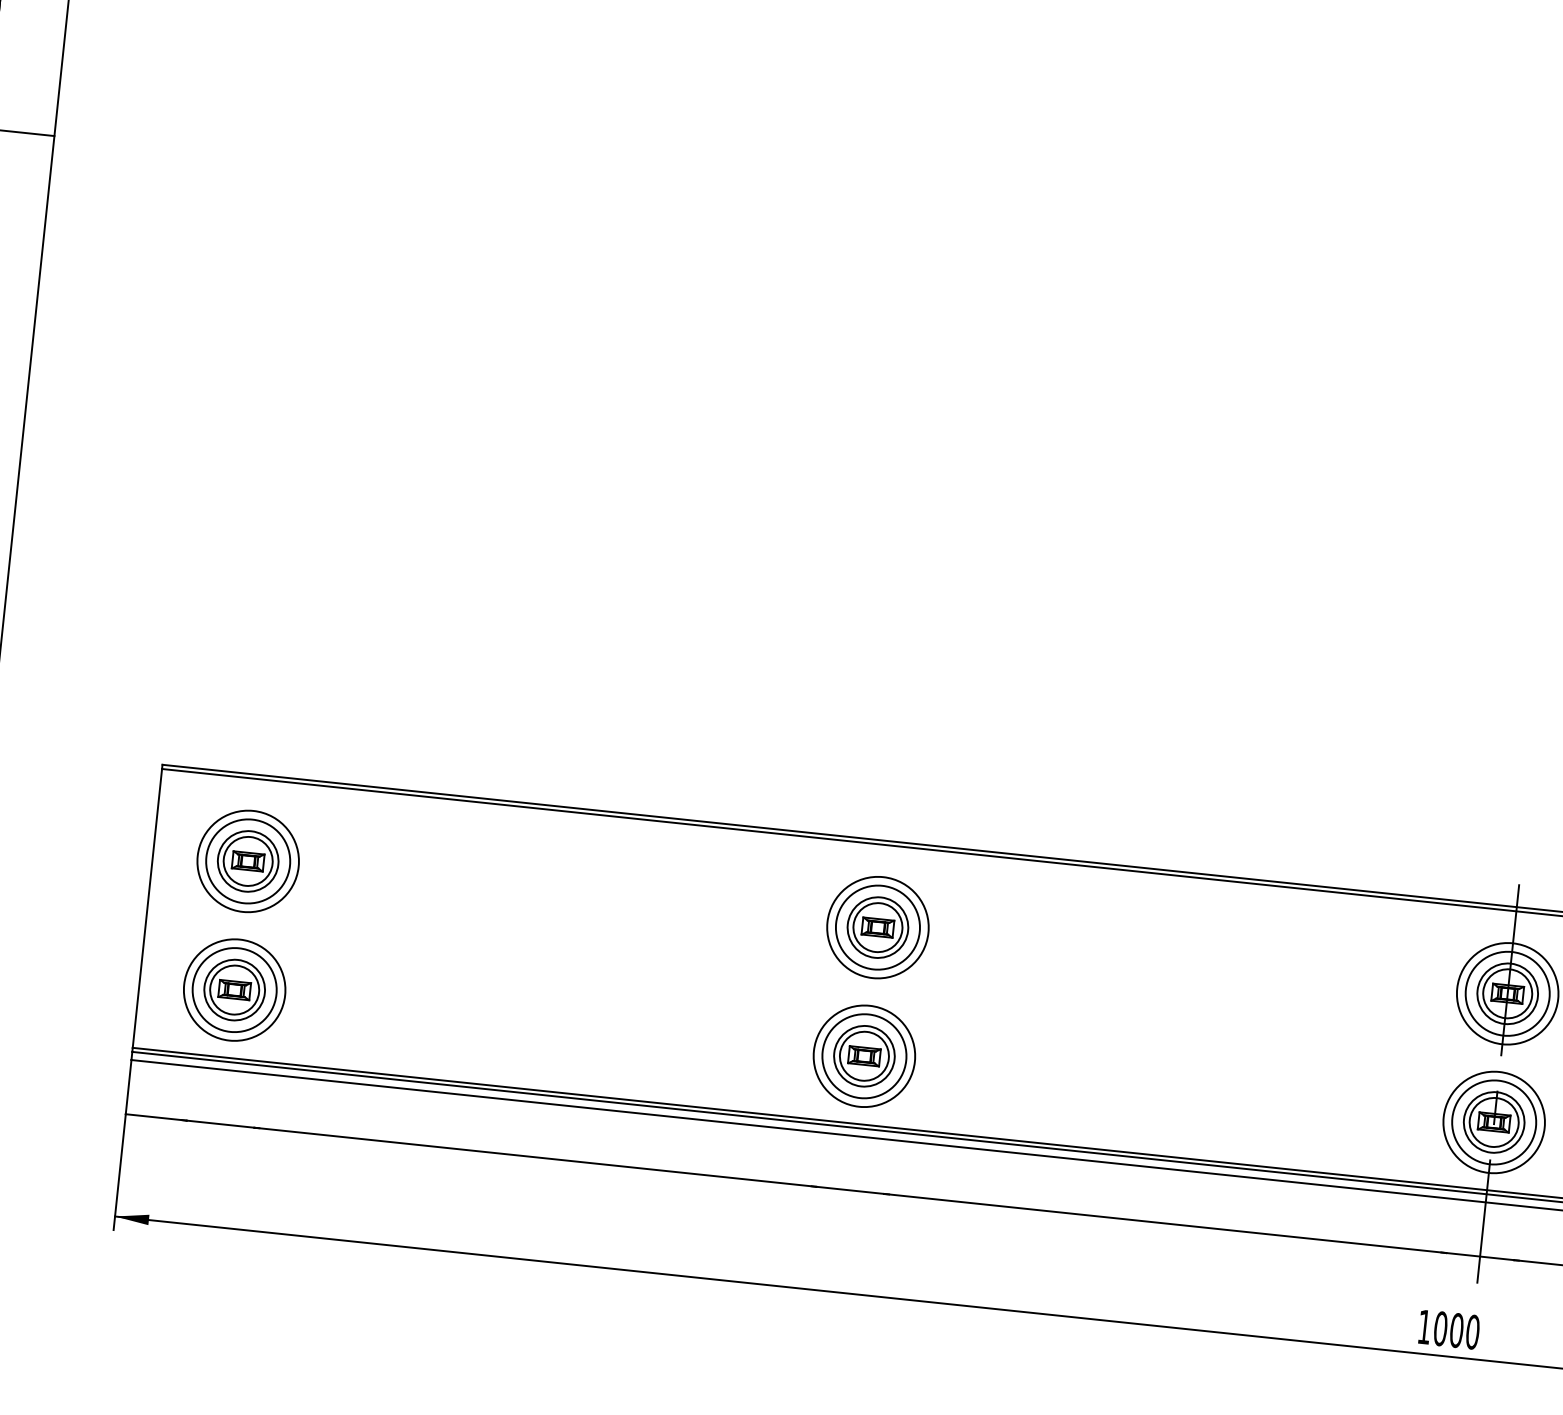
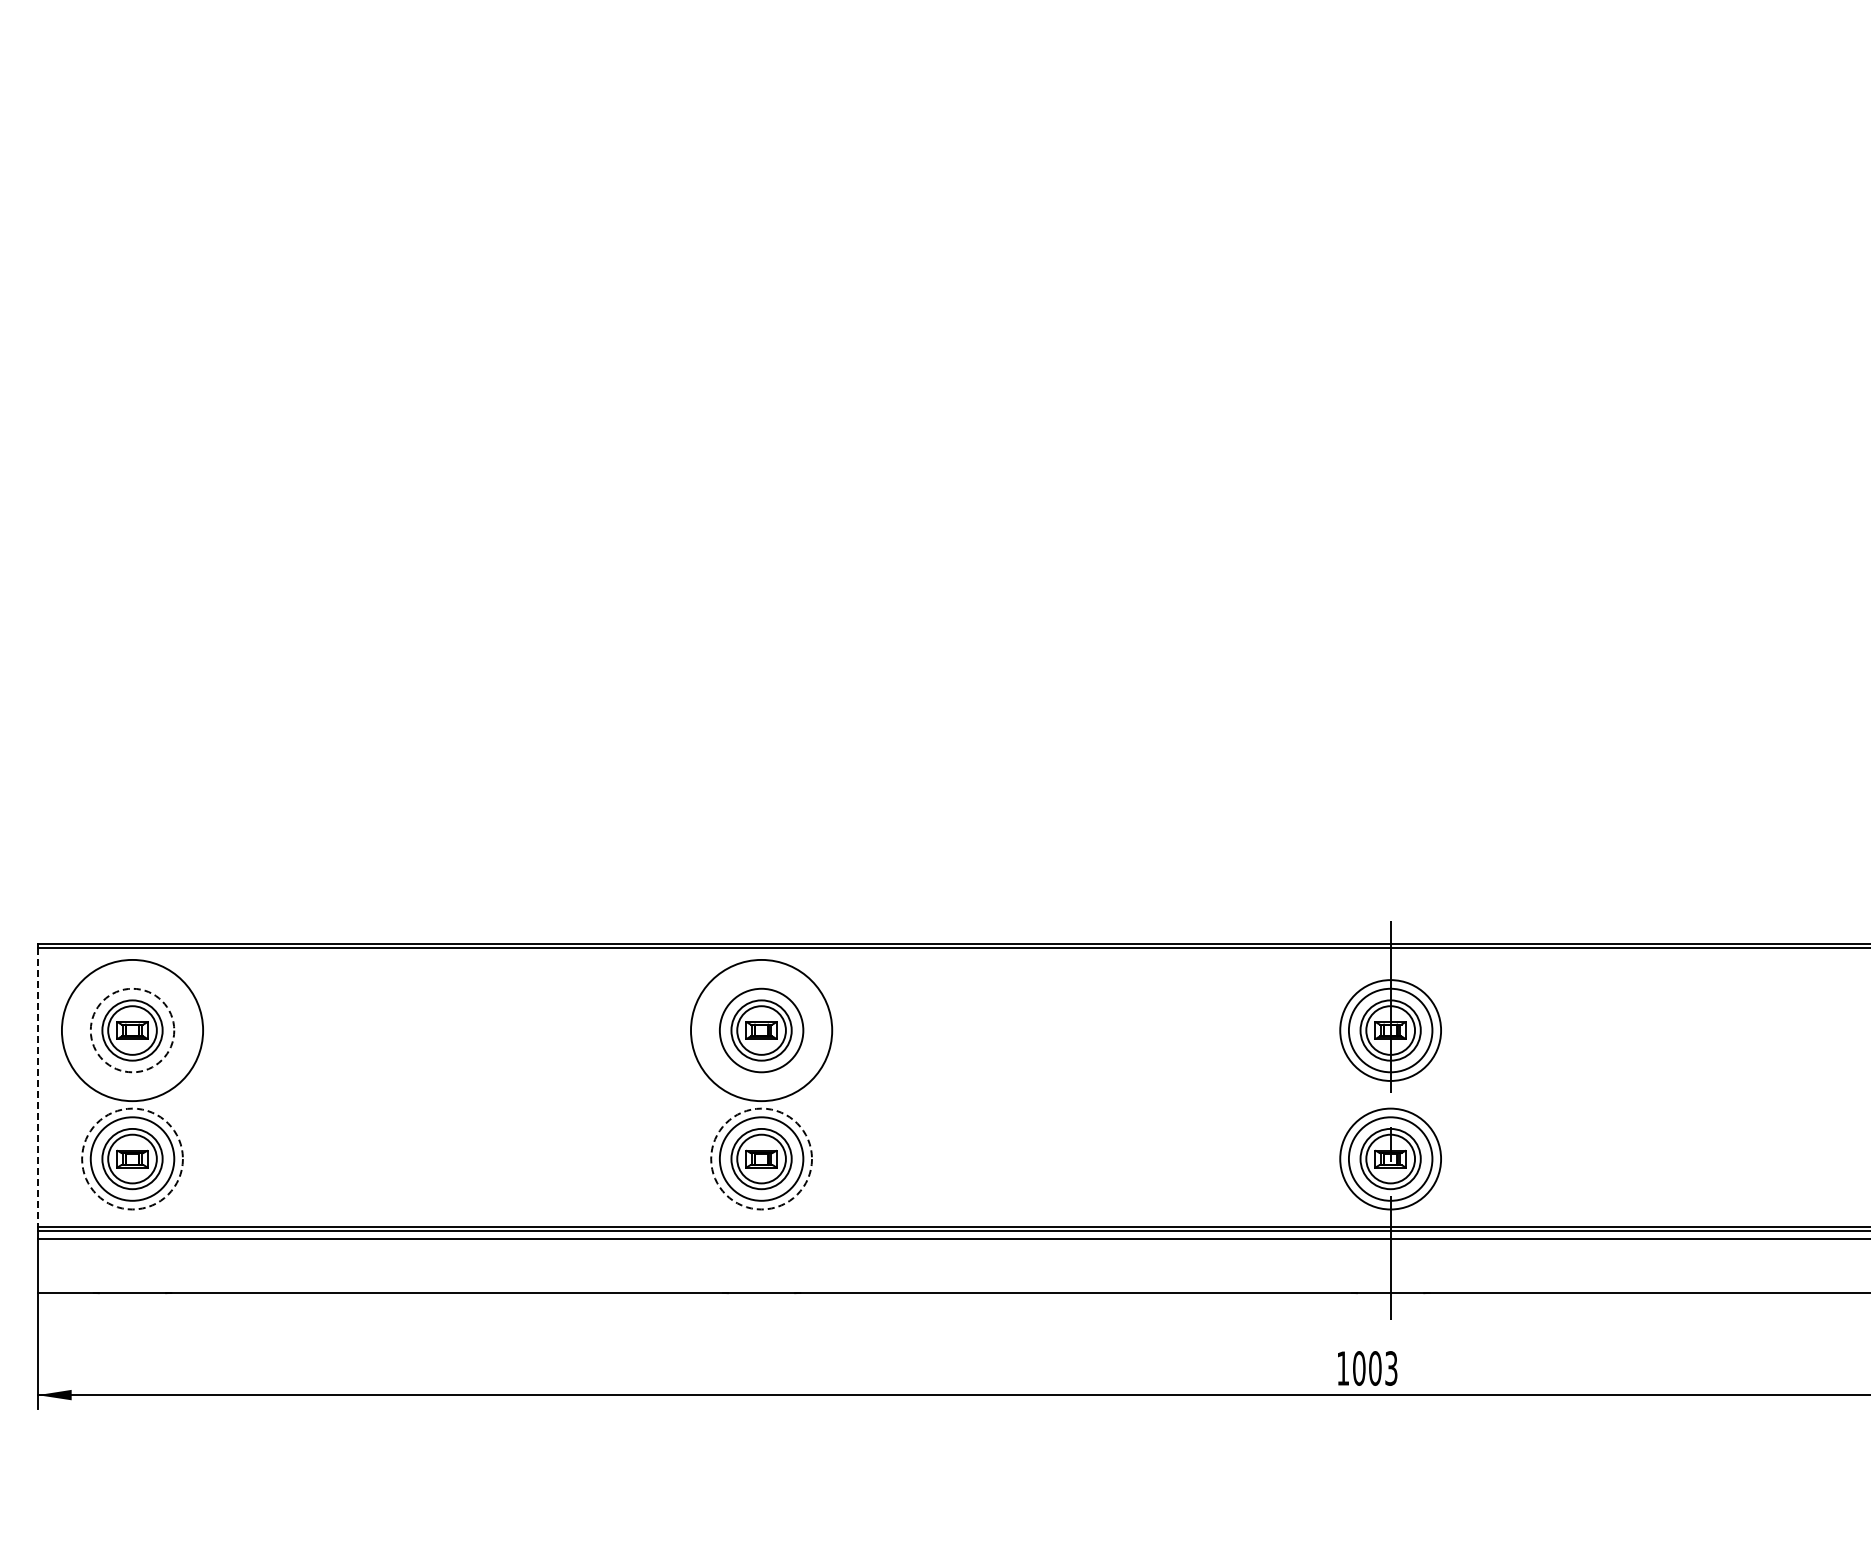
circle: (248, 861) -> (132, 1030), size x1.4
circle: (248, 861) -> (132, 1030), solid -> dashed
line: (147, 908) -> (37, 1087), solid -> dashed
circle: (877, 927) -> (761, 1030), size x1.4
circle: (234, 989) -> (132, 1158), solid -> dashed
circle: (864, 1055) -> (761, 1158), solid -> dashed
text: (1472, 1332) -> (1391, 1368), 1000 -> 1003

